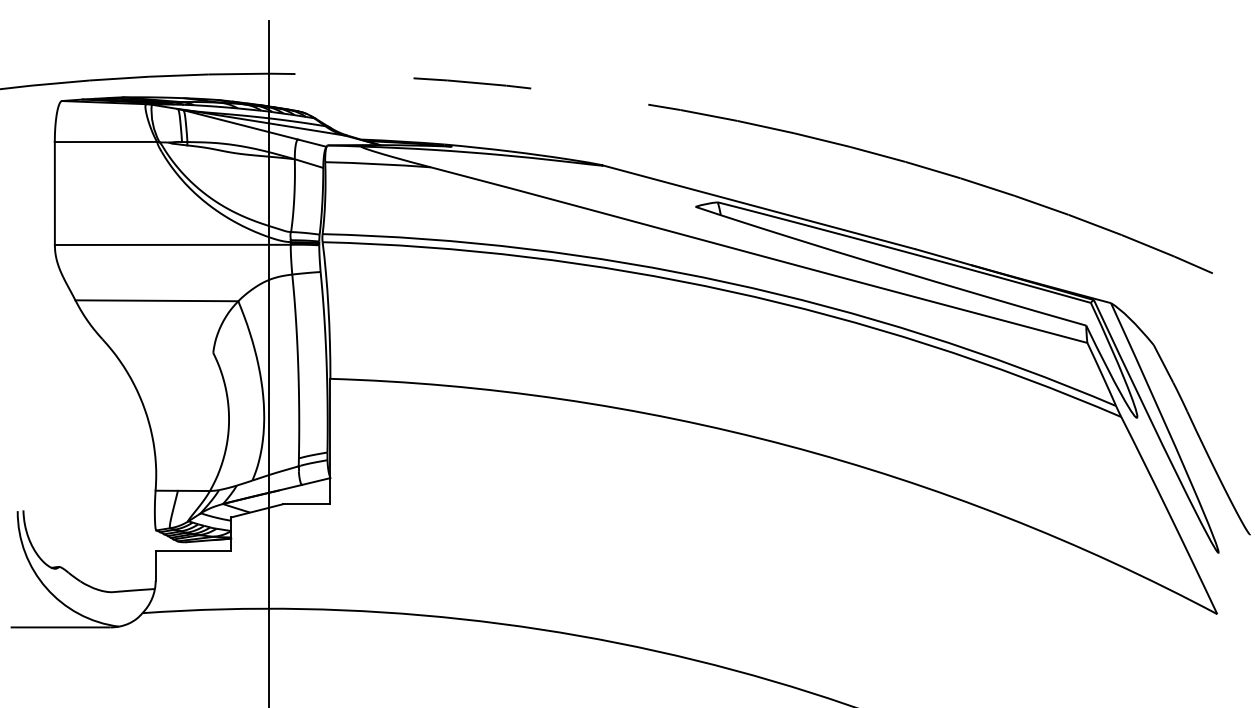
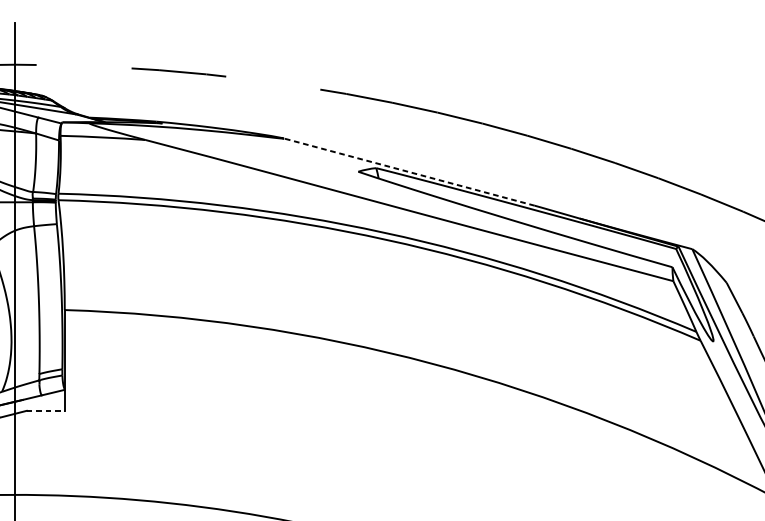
line: (758, 207) -> (408, 172), solid -> dashed
line: (306, 504) -> (45, 411), solid -> dashed

